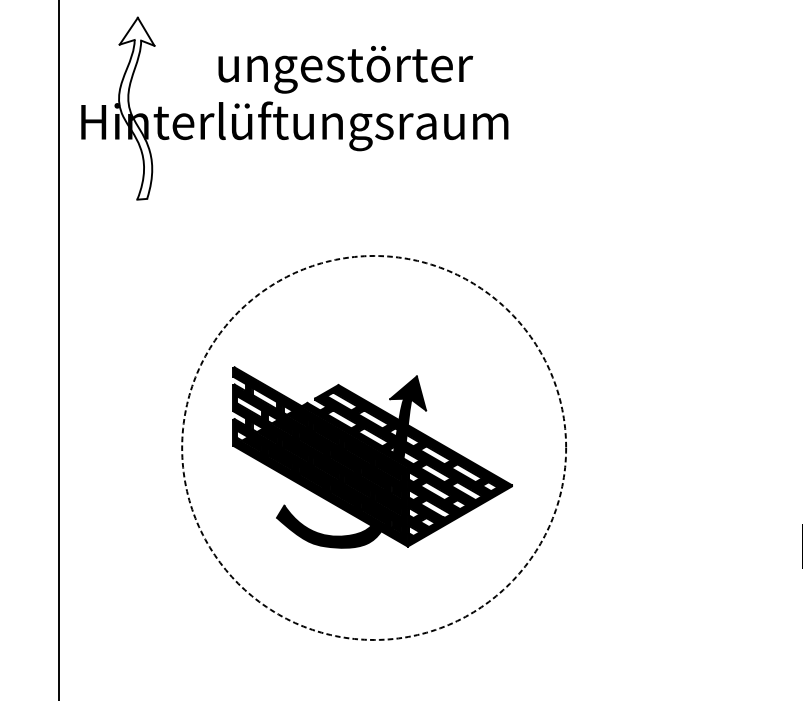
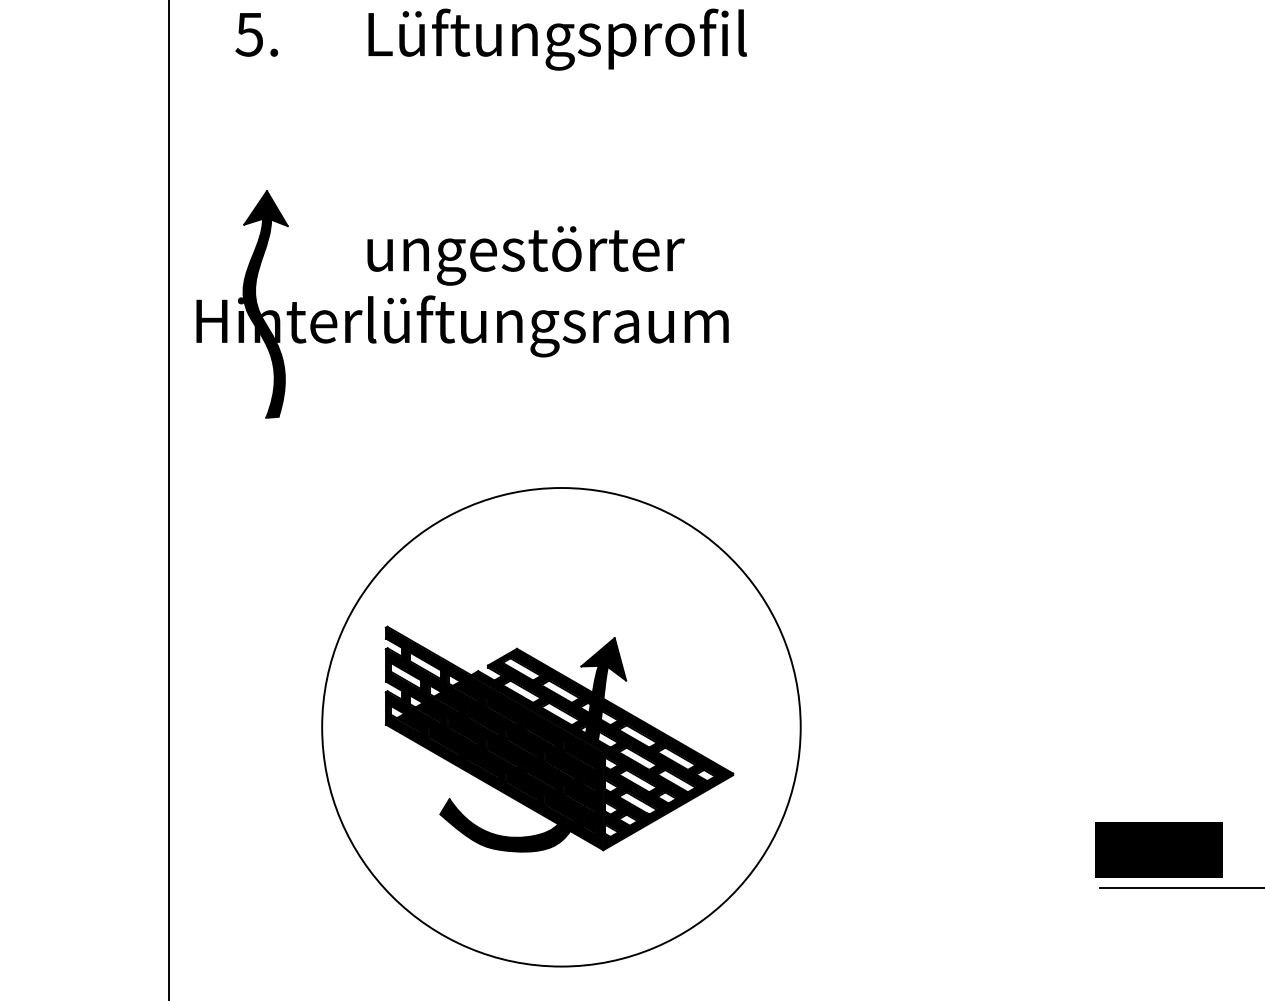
fill: (136, 108) -> (265, 304), added
circle: (374, 448) -> (561, 727), dashed -> solid

